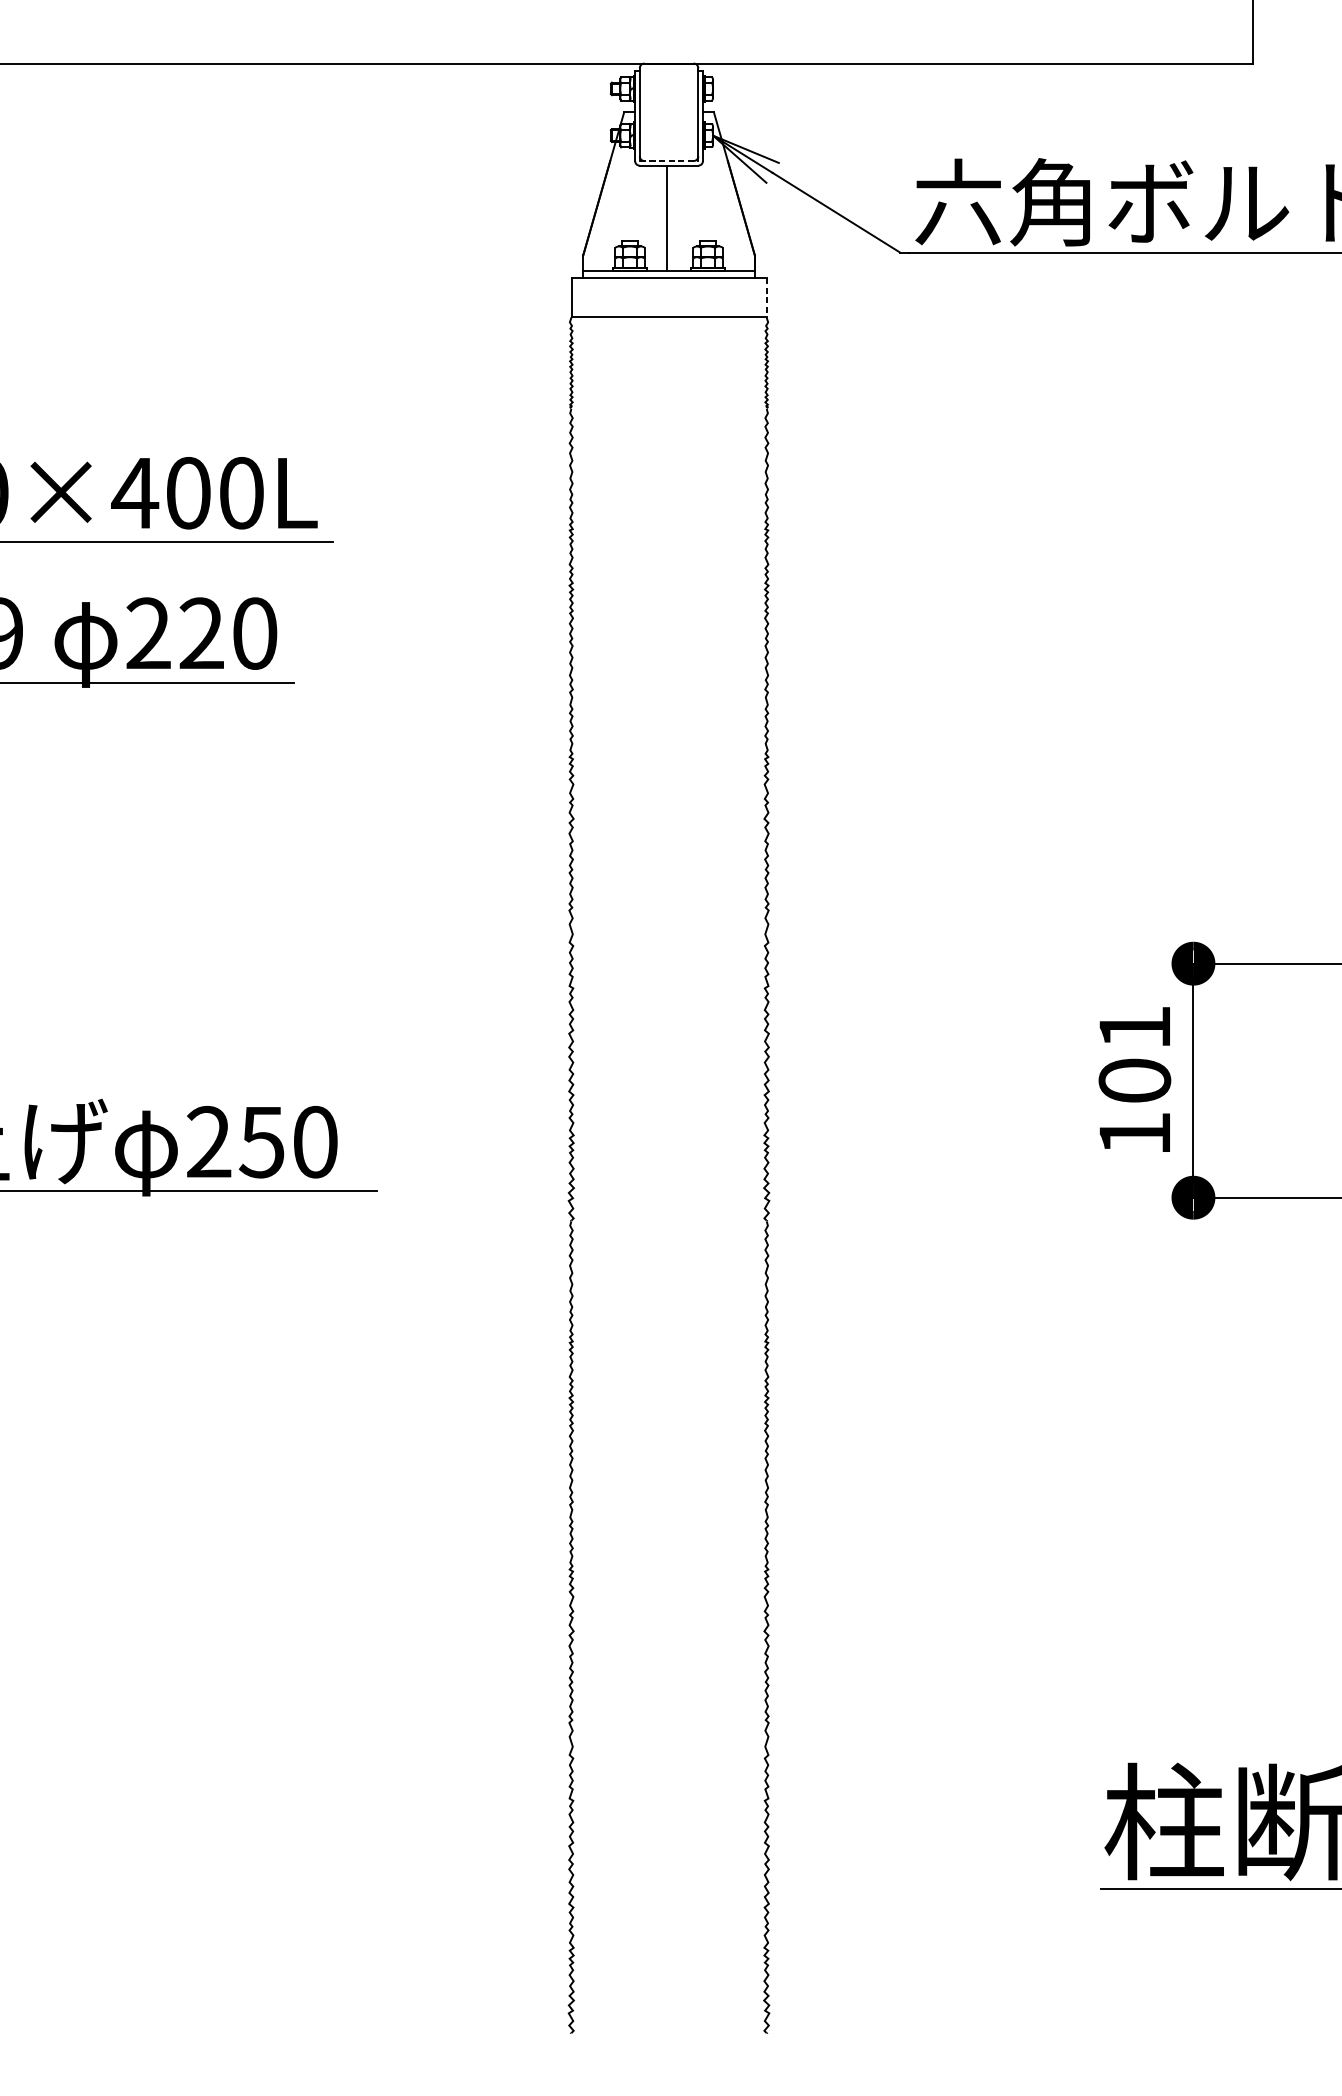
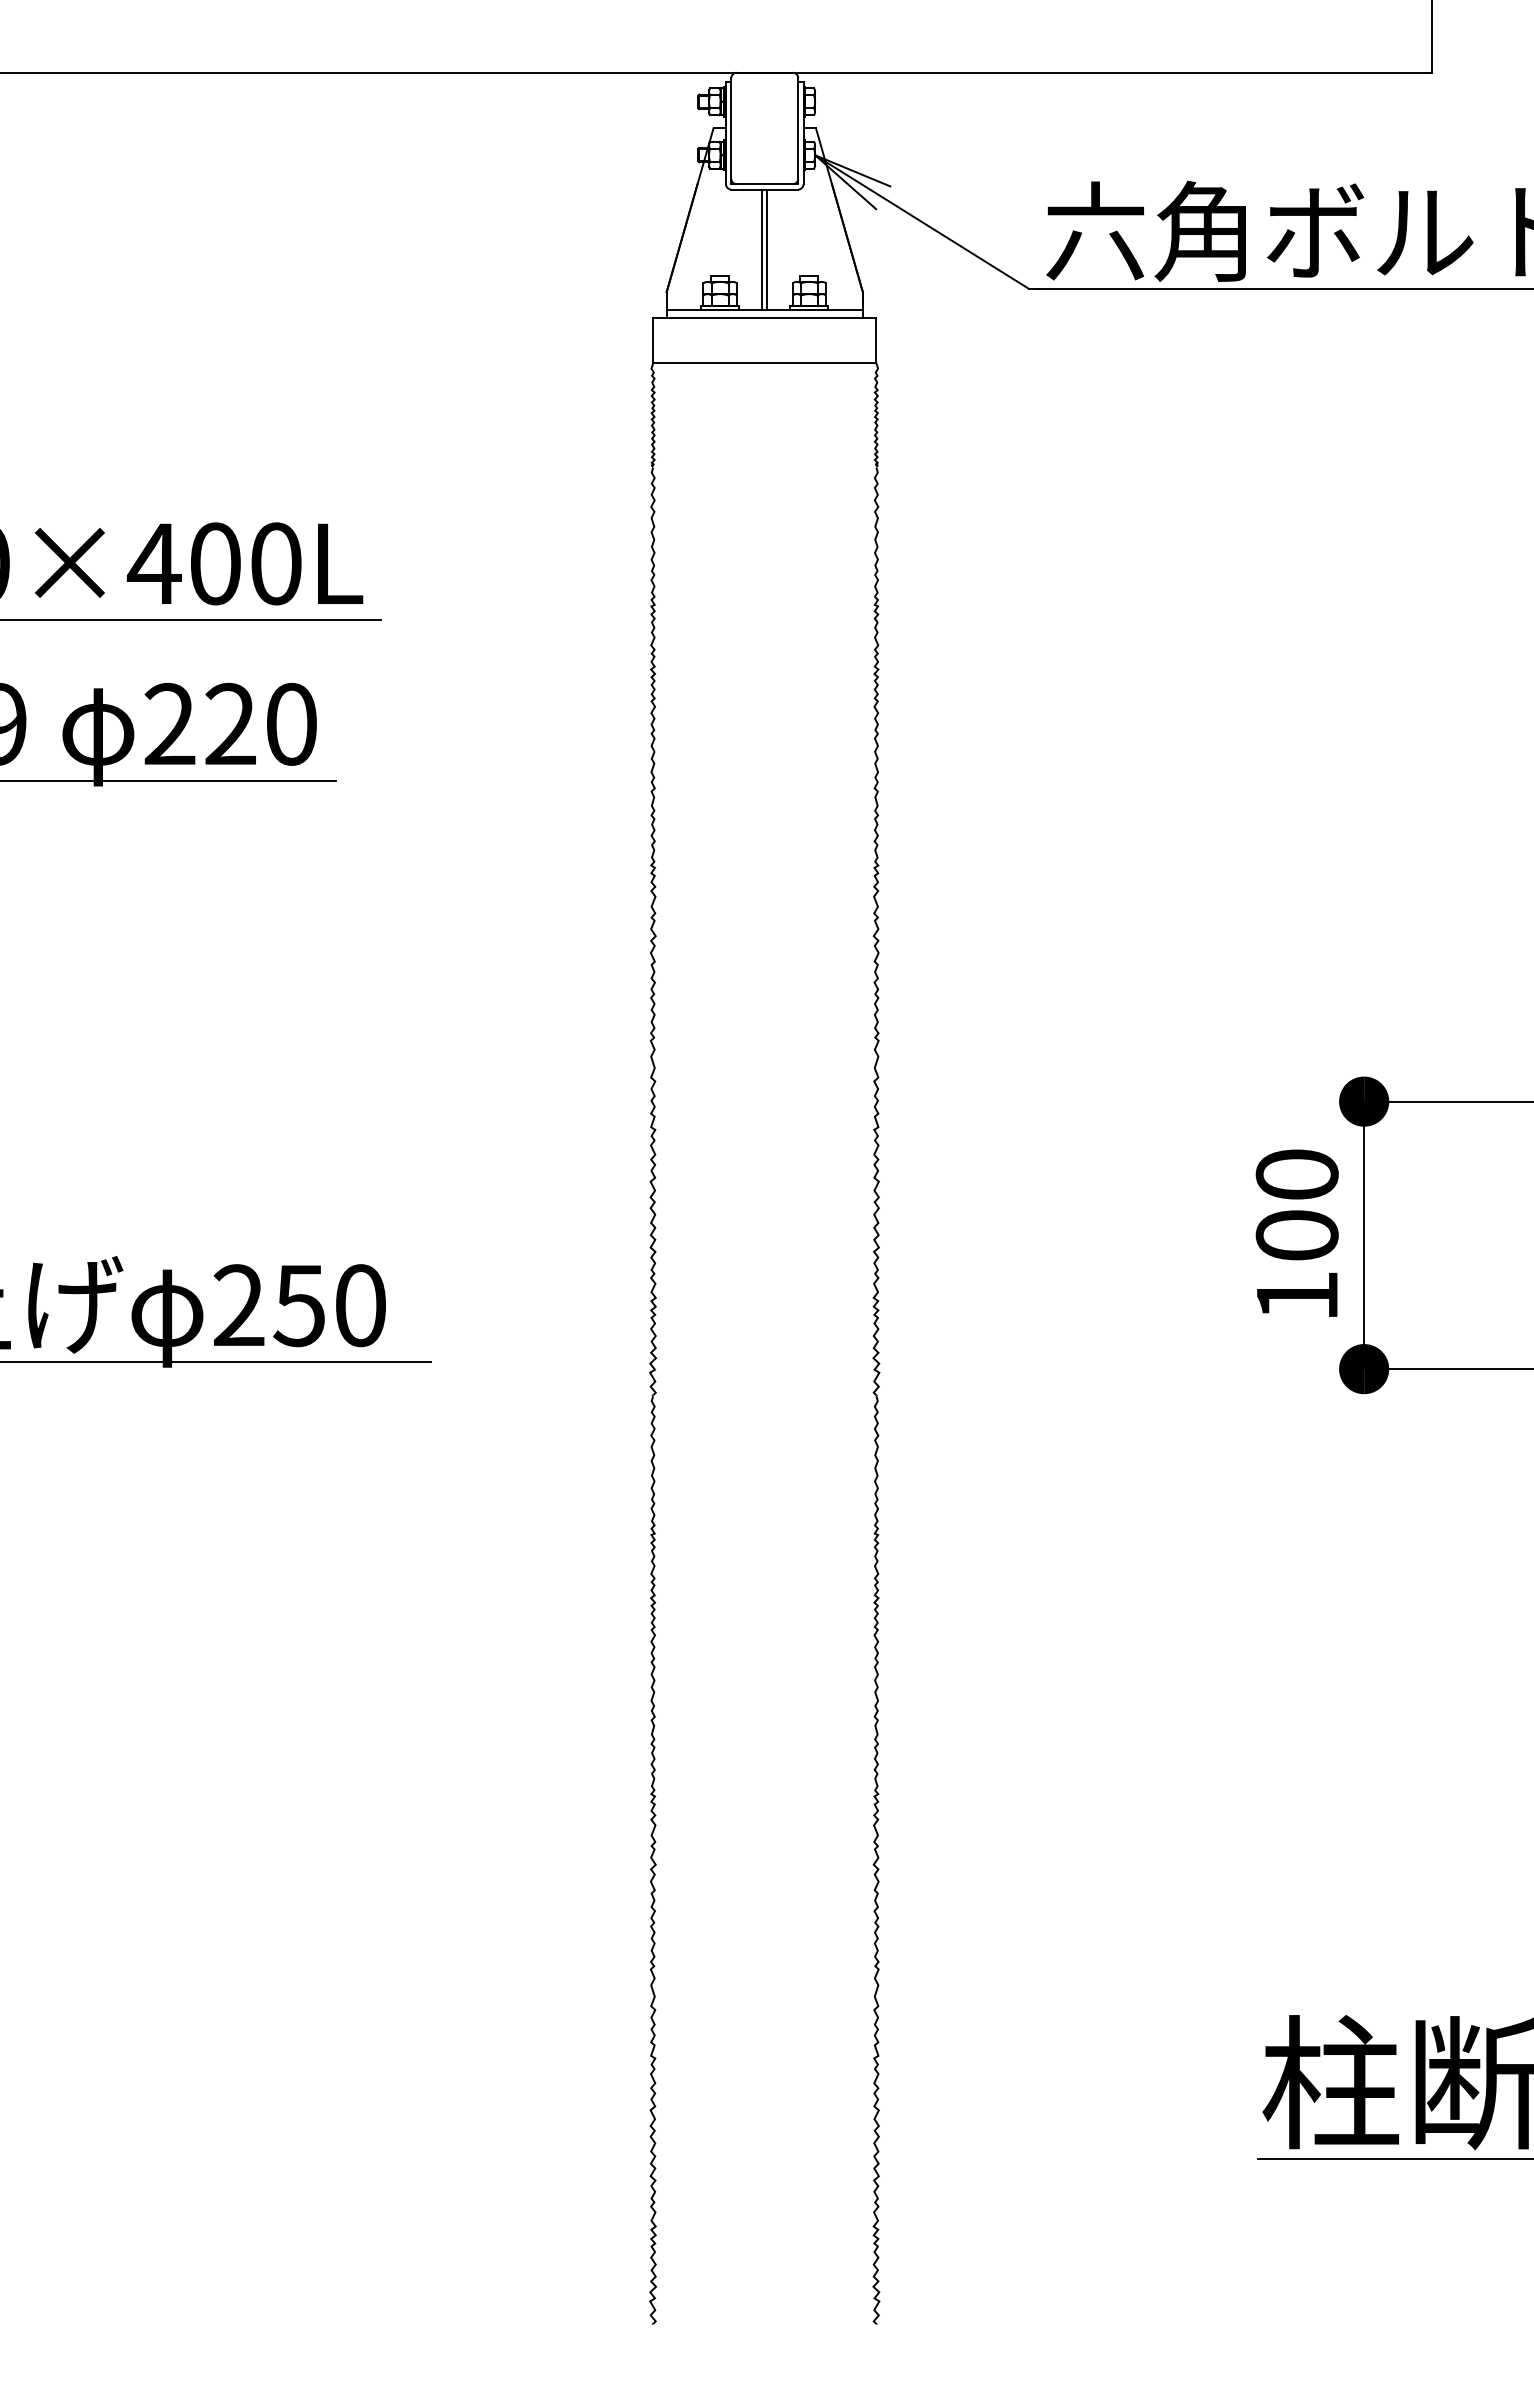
line: (669, 161) -> (765, 184), dashed -> solid
line: (671, 218) -> (767, 249), added
line: (766, 297) -> (876, 340), dashed -> solid
text: (1134, 1027) -> (1296, 1174), 101 -> 100

